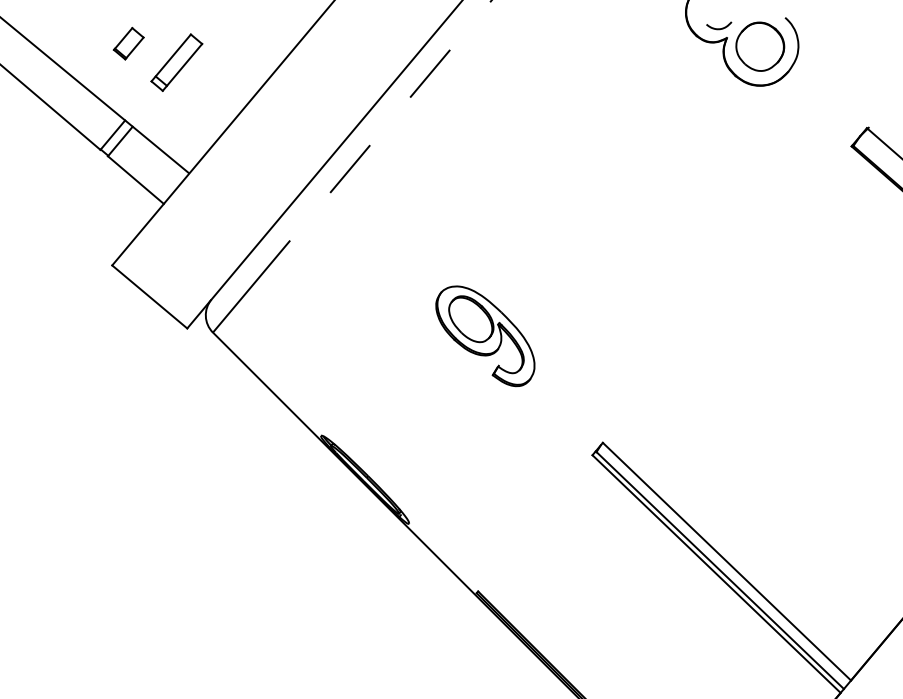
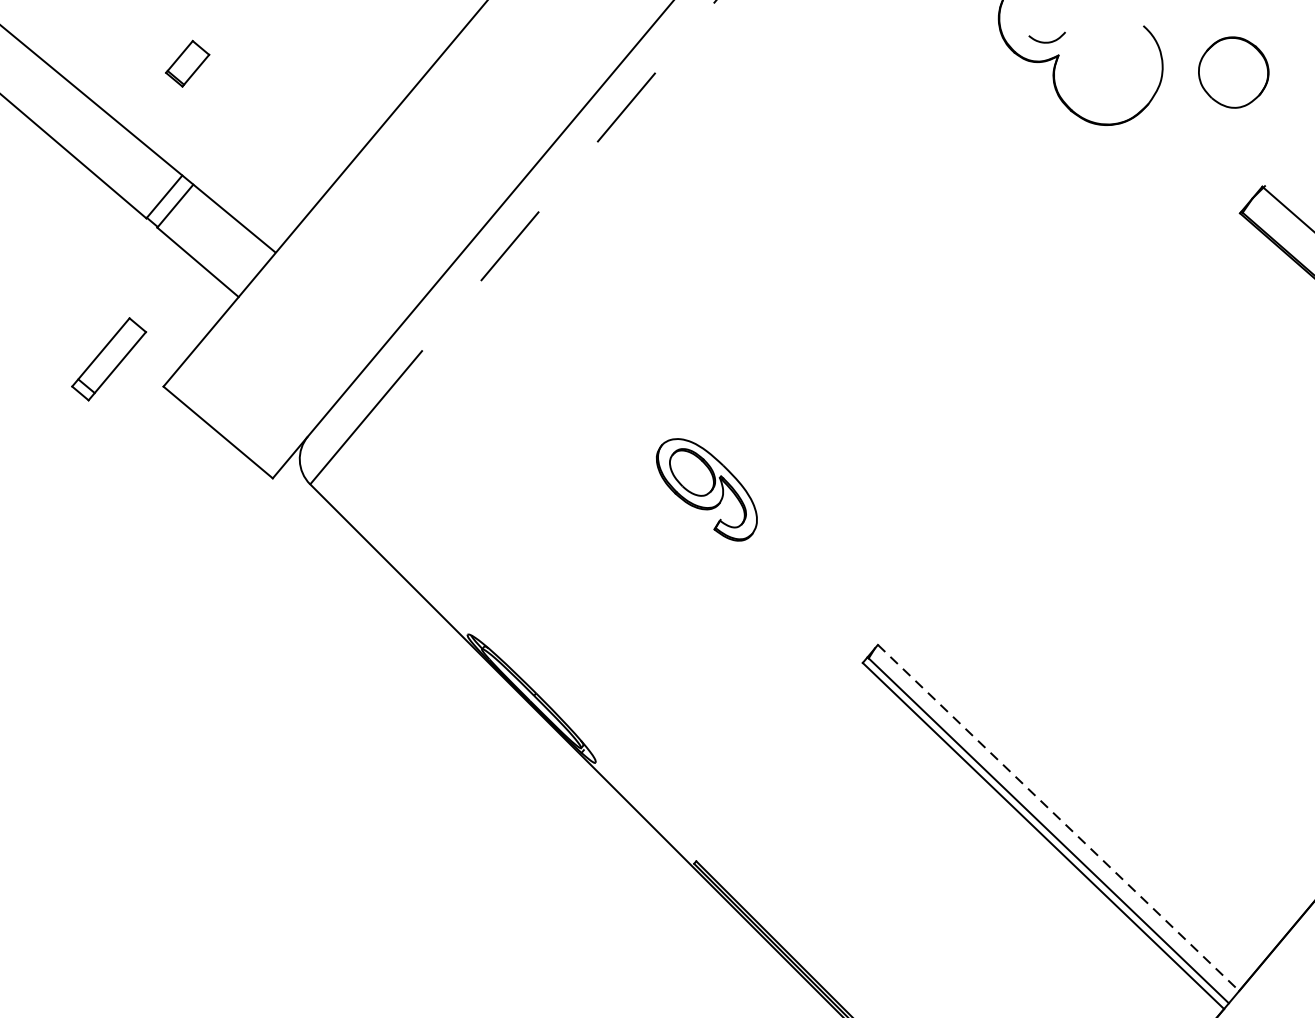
part: (760, 46) -> (1234, 72), moved
part: (176, 62) -> (108, 359), moved
part: (485, 336) -> (707, 490), size x0.7
line: (726, 561) -> (1057, 817), solid -> dashed

